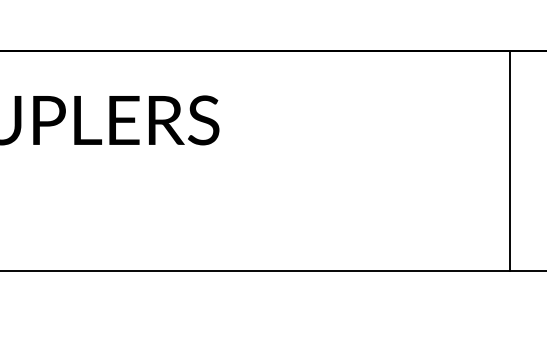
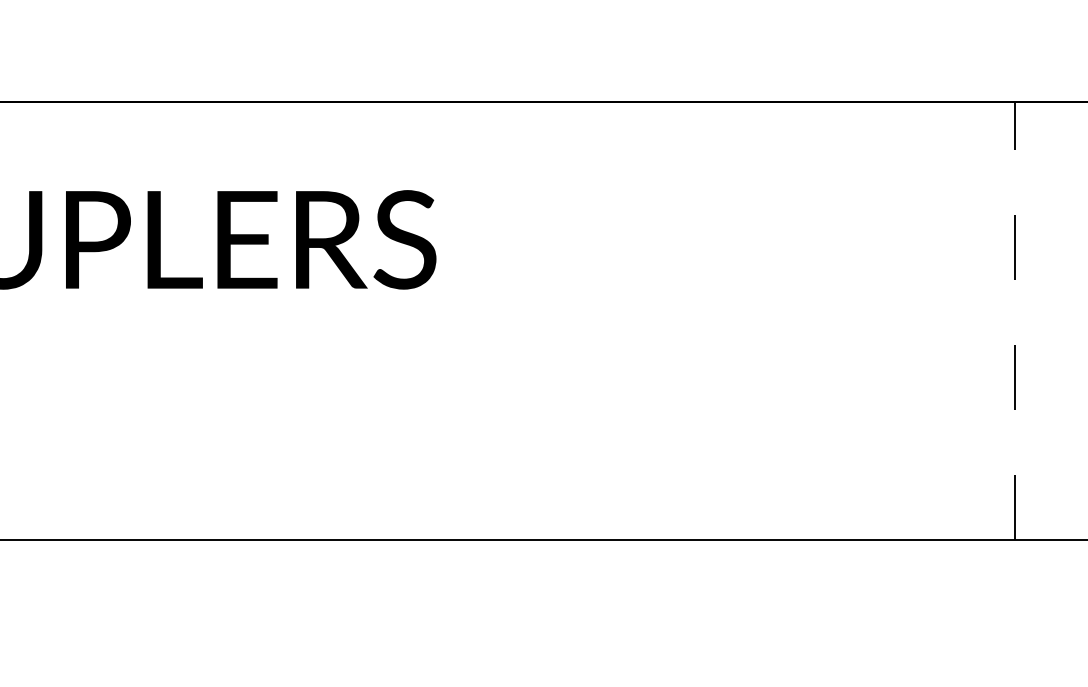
line: (510, 160) -> (1015, 319), solid -> dashed

